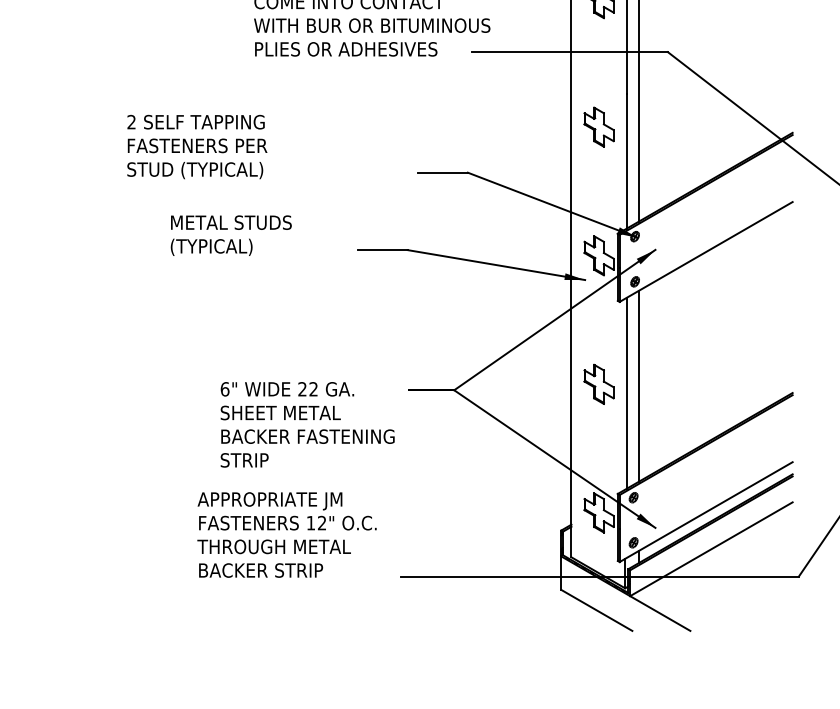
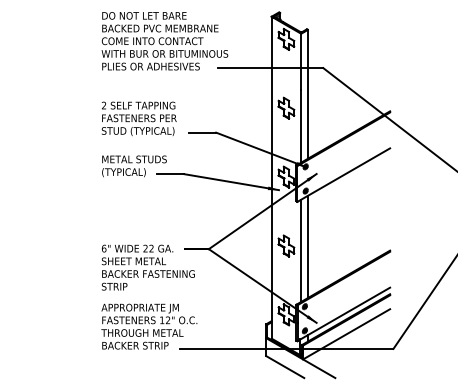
text: (195, 146) -> (138, 118), moved
text: (231, 235) -> (134, 166), moved
text: (306, 424) -> (147, 267), moved
text: (287, 534) -> (149, 326), moved

